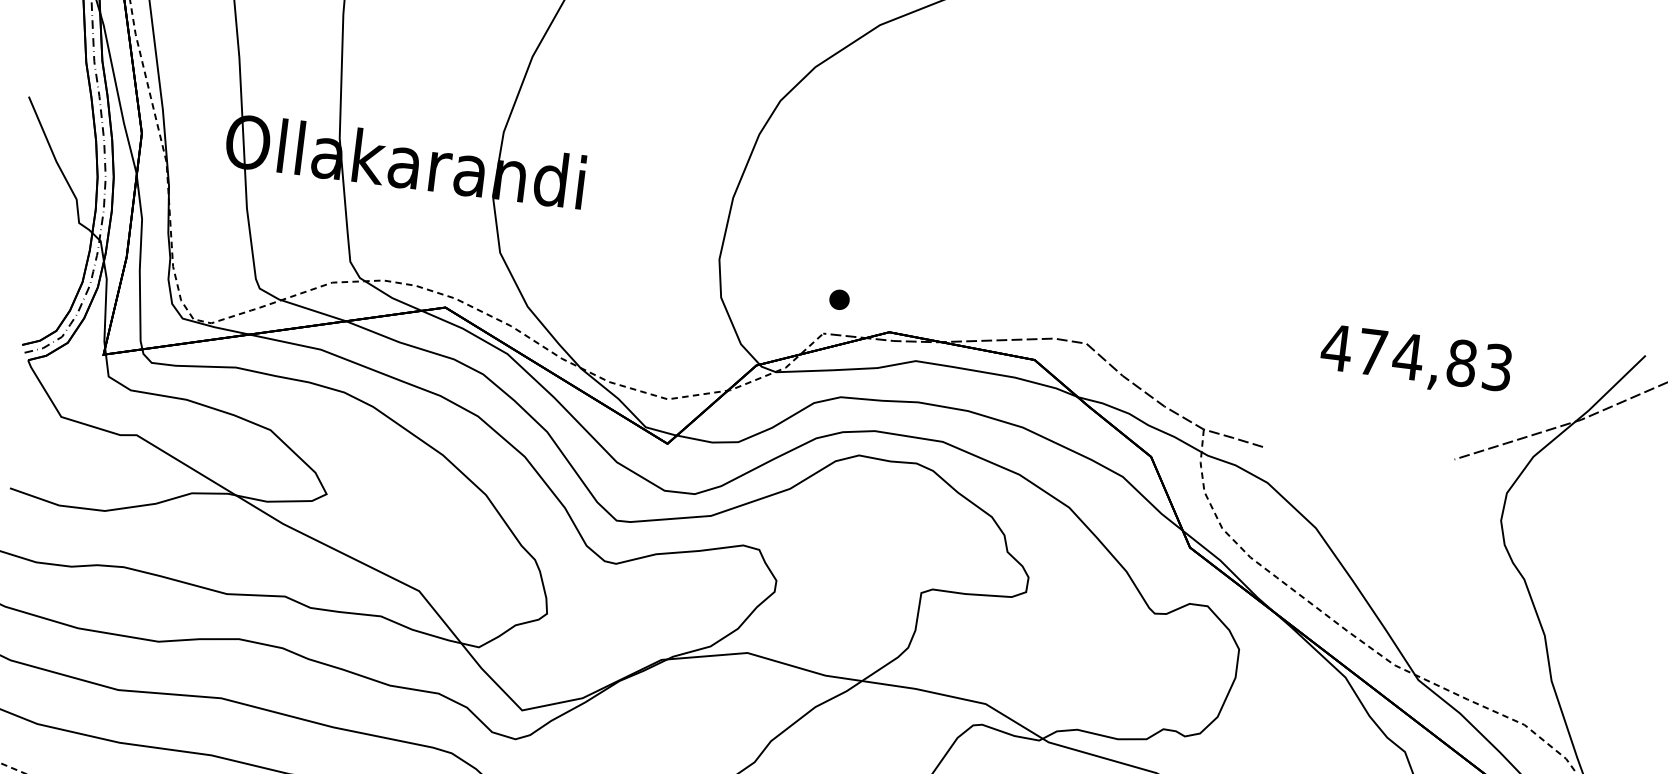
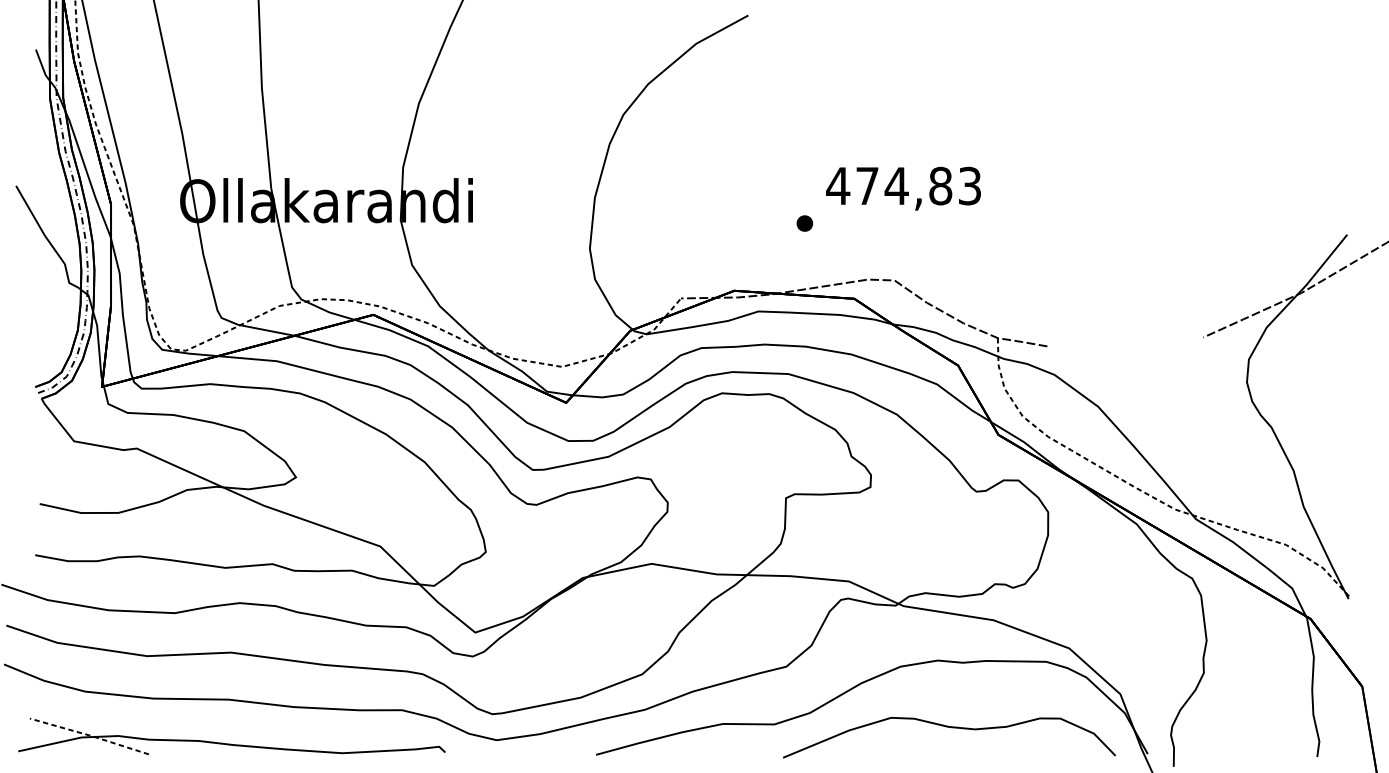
part: (839, 299) -> (804, 223), moved
text: (1416, 360) -> (903, 188), moved

